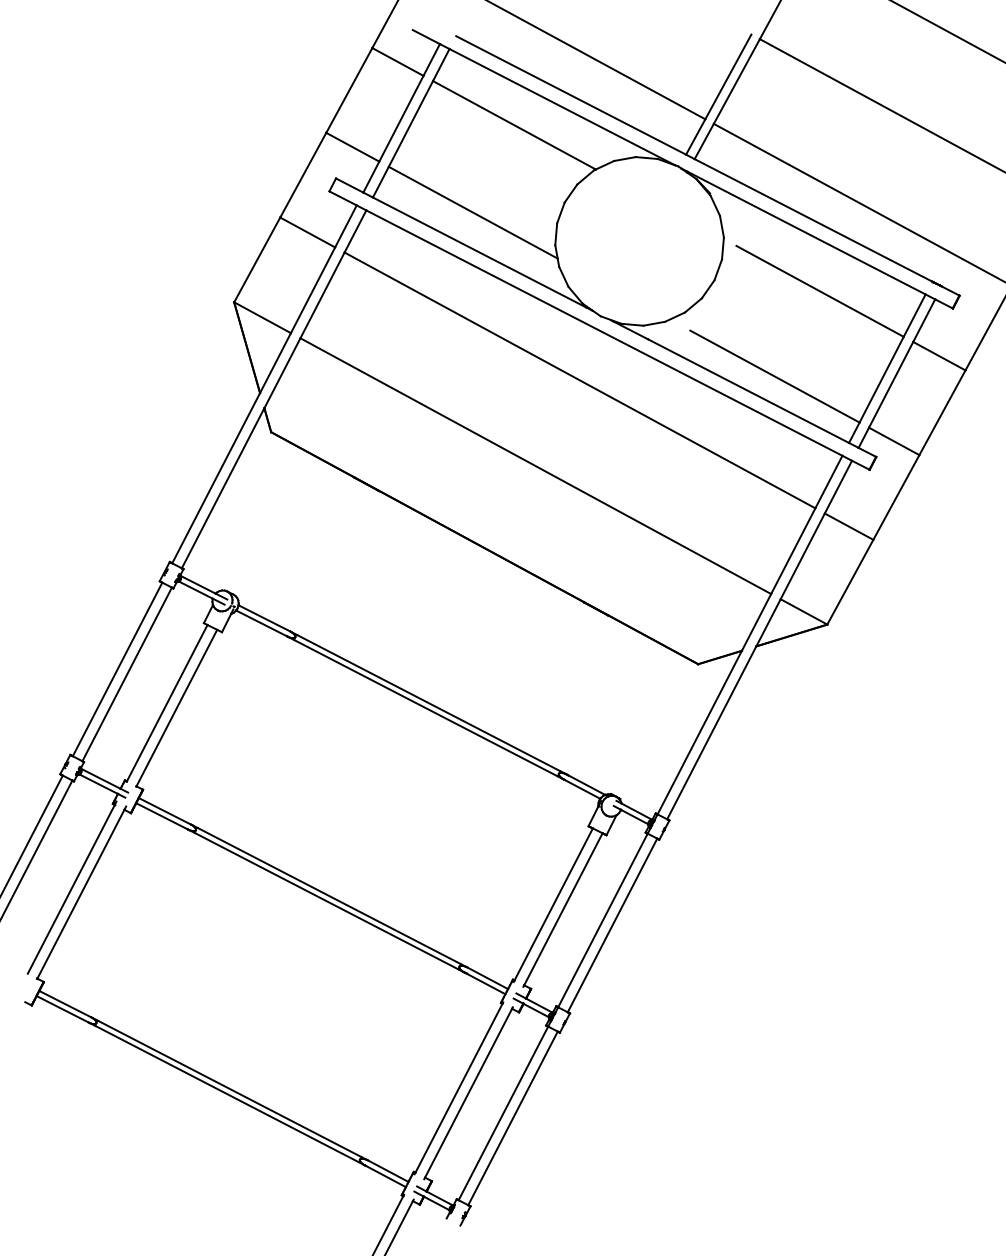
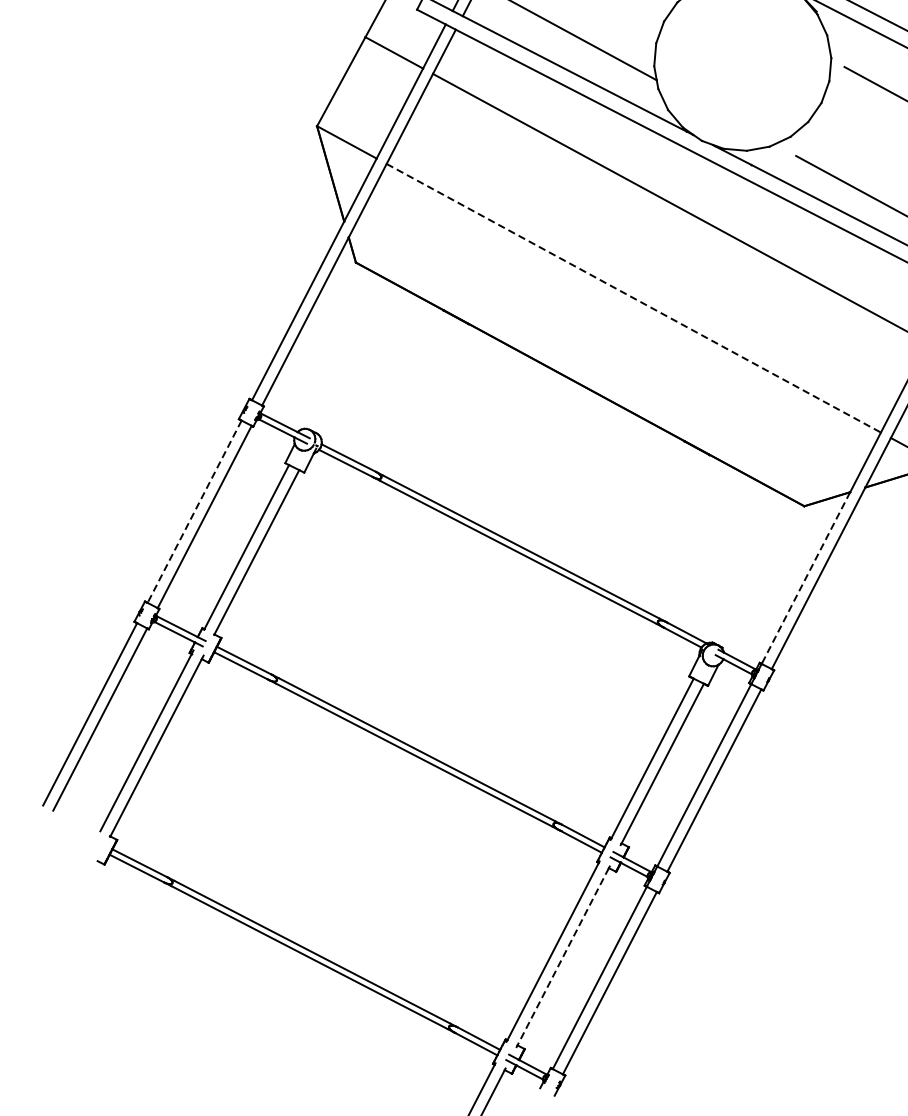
line: (535, 466) -> (633, 298), solid -> dashed
line: (117, 669) -> (194, 511), solid -> dashed
line: (699, 732) -> (805, 577), solid -> dashed
line: (468, 1093) -> (563, 957), solid -> dashed

